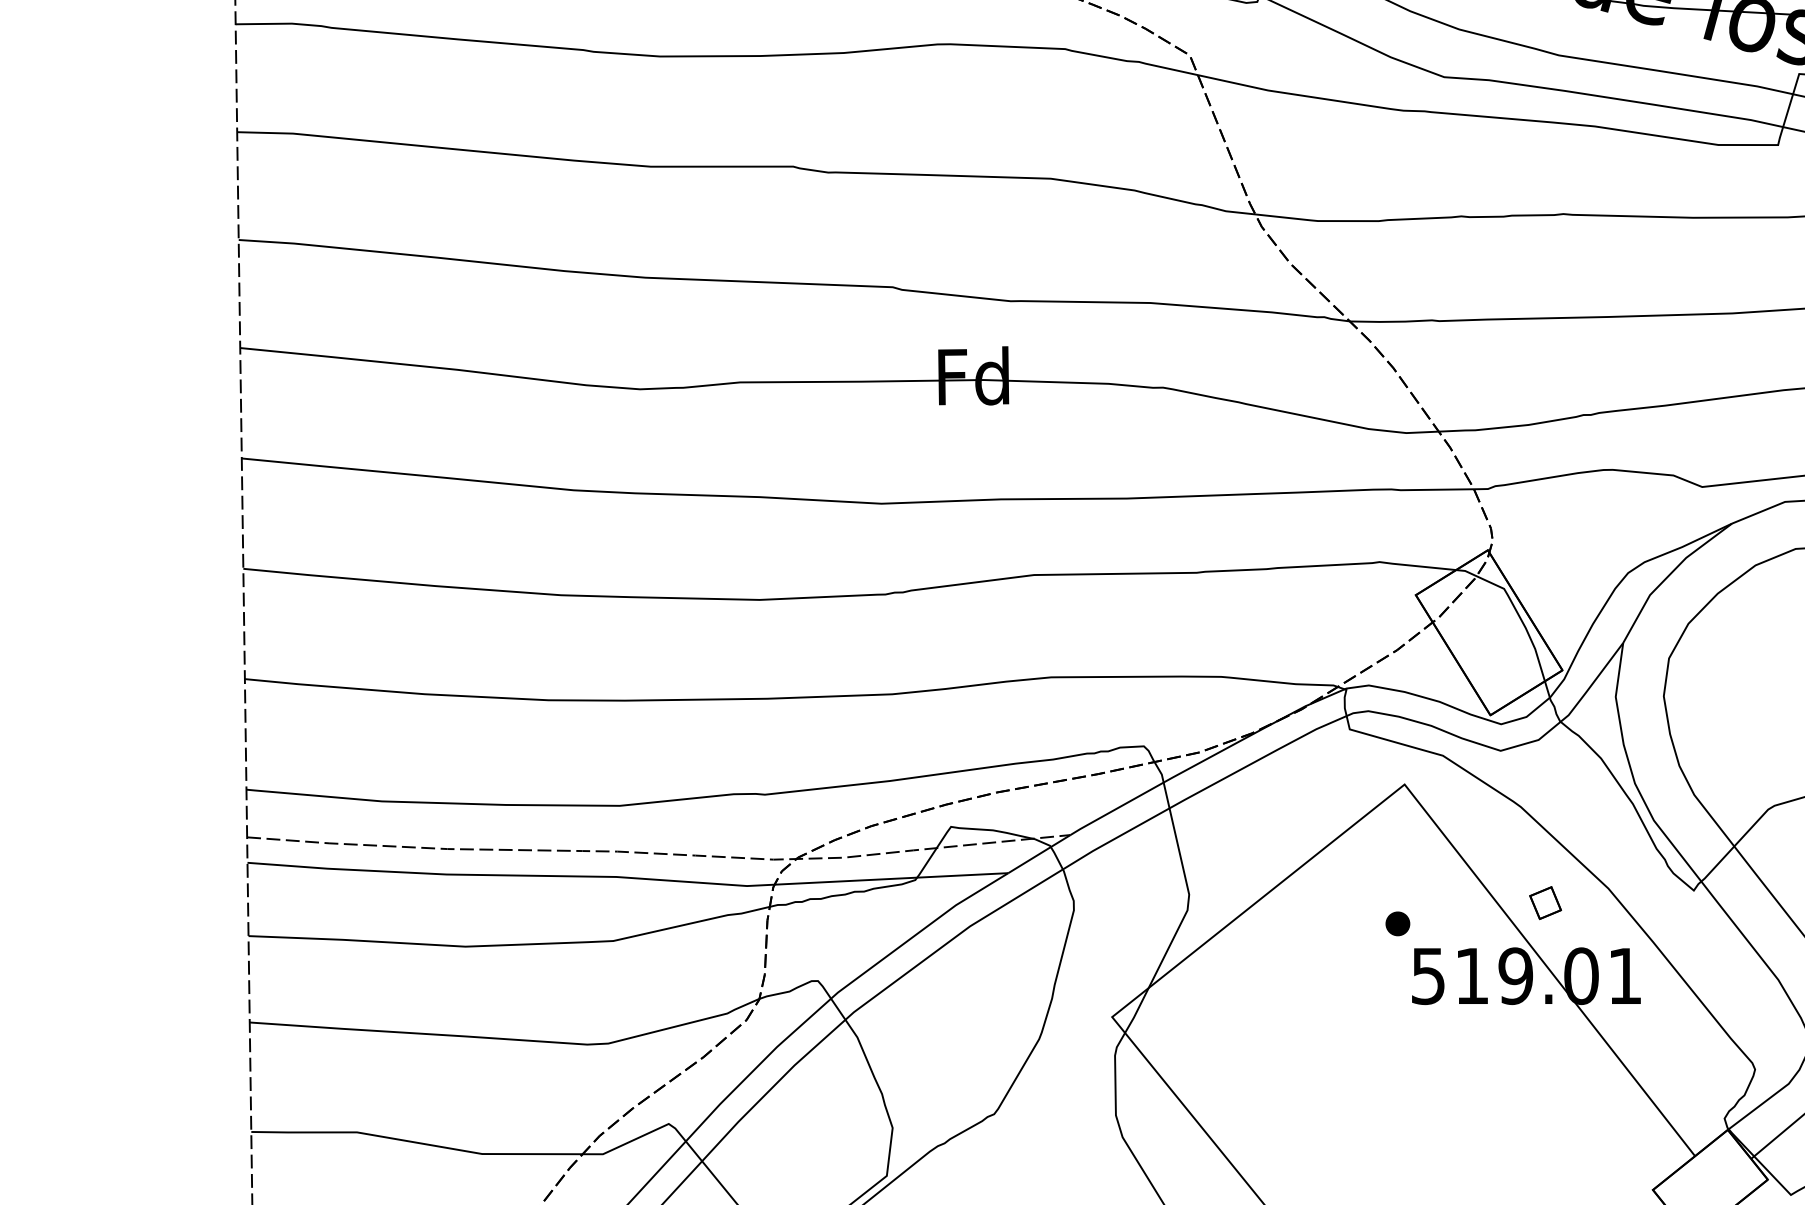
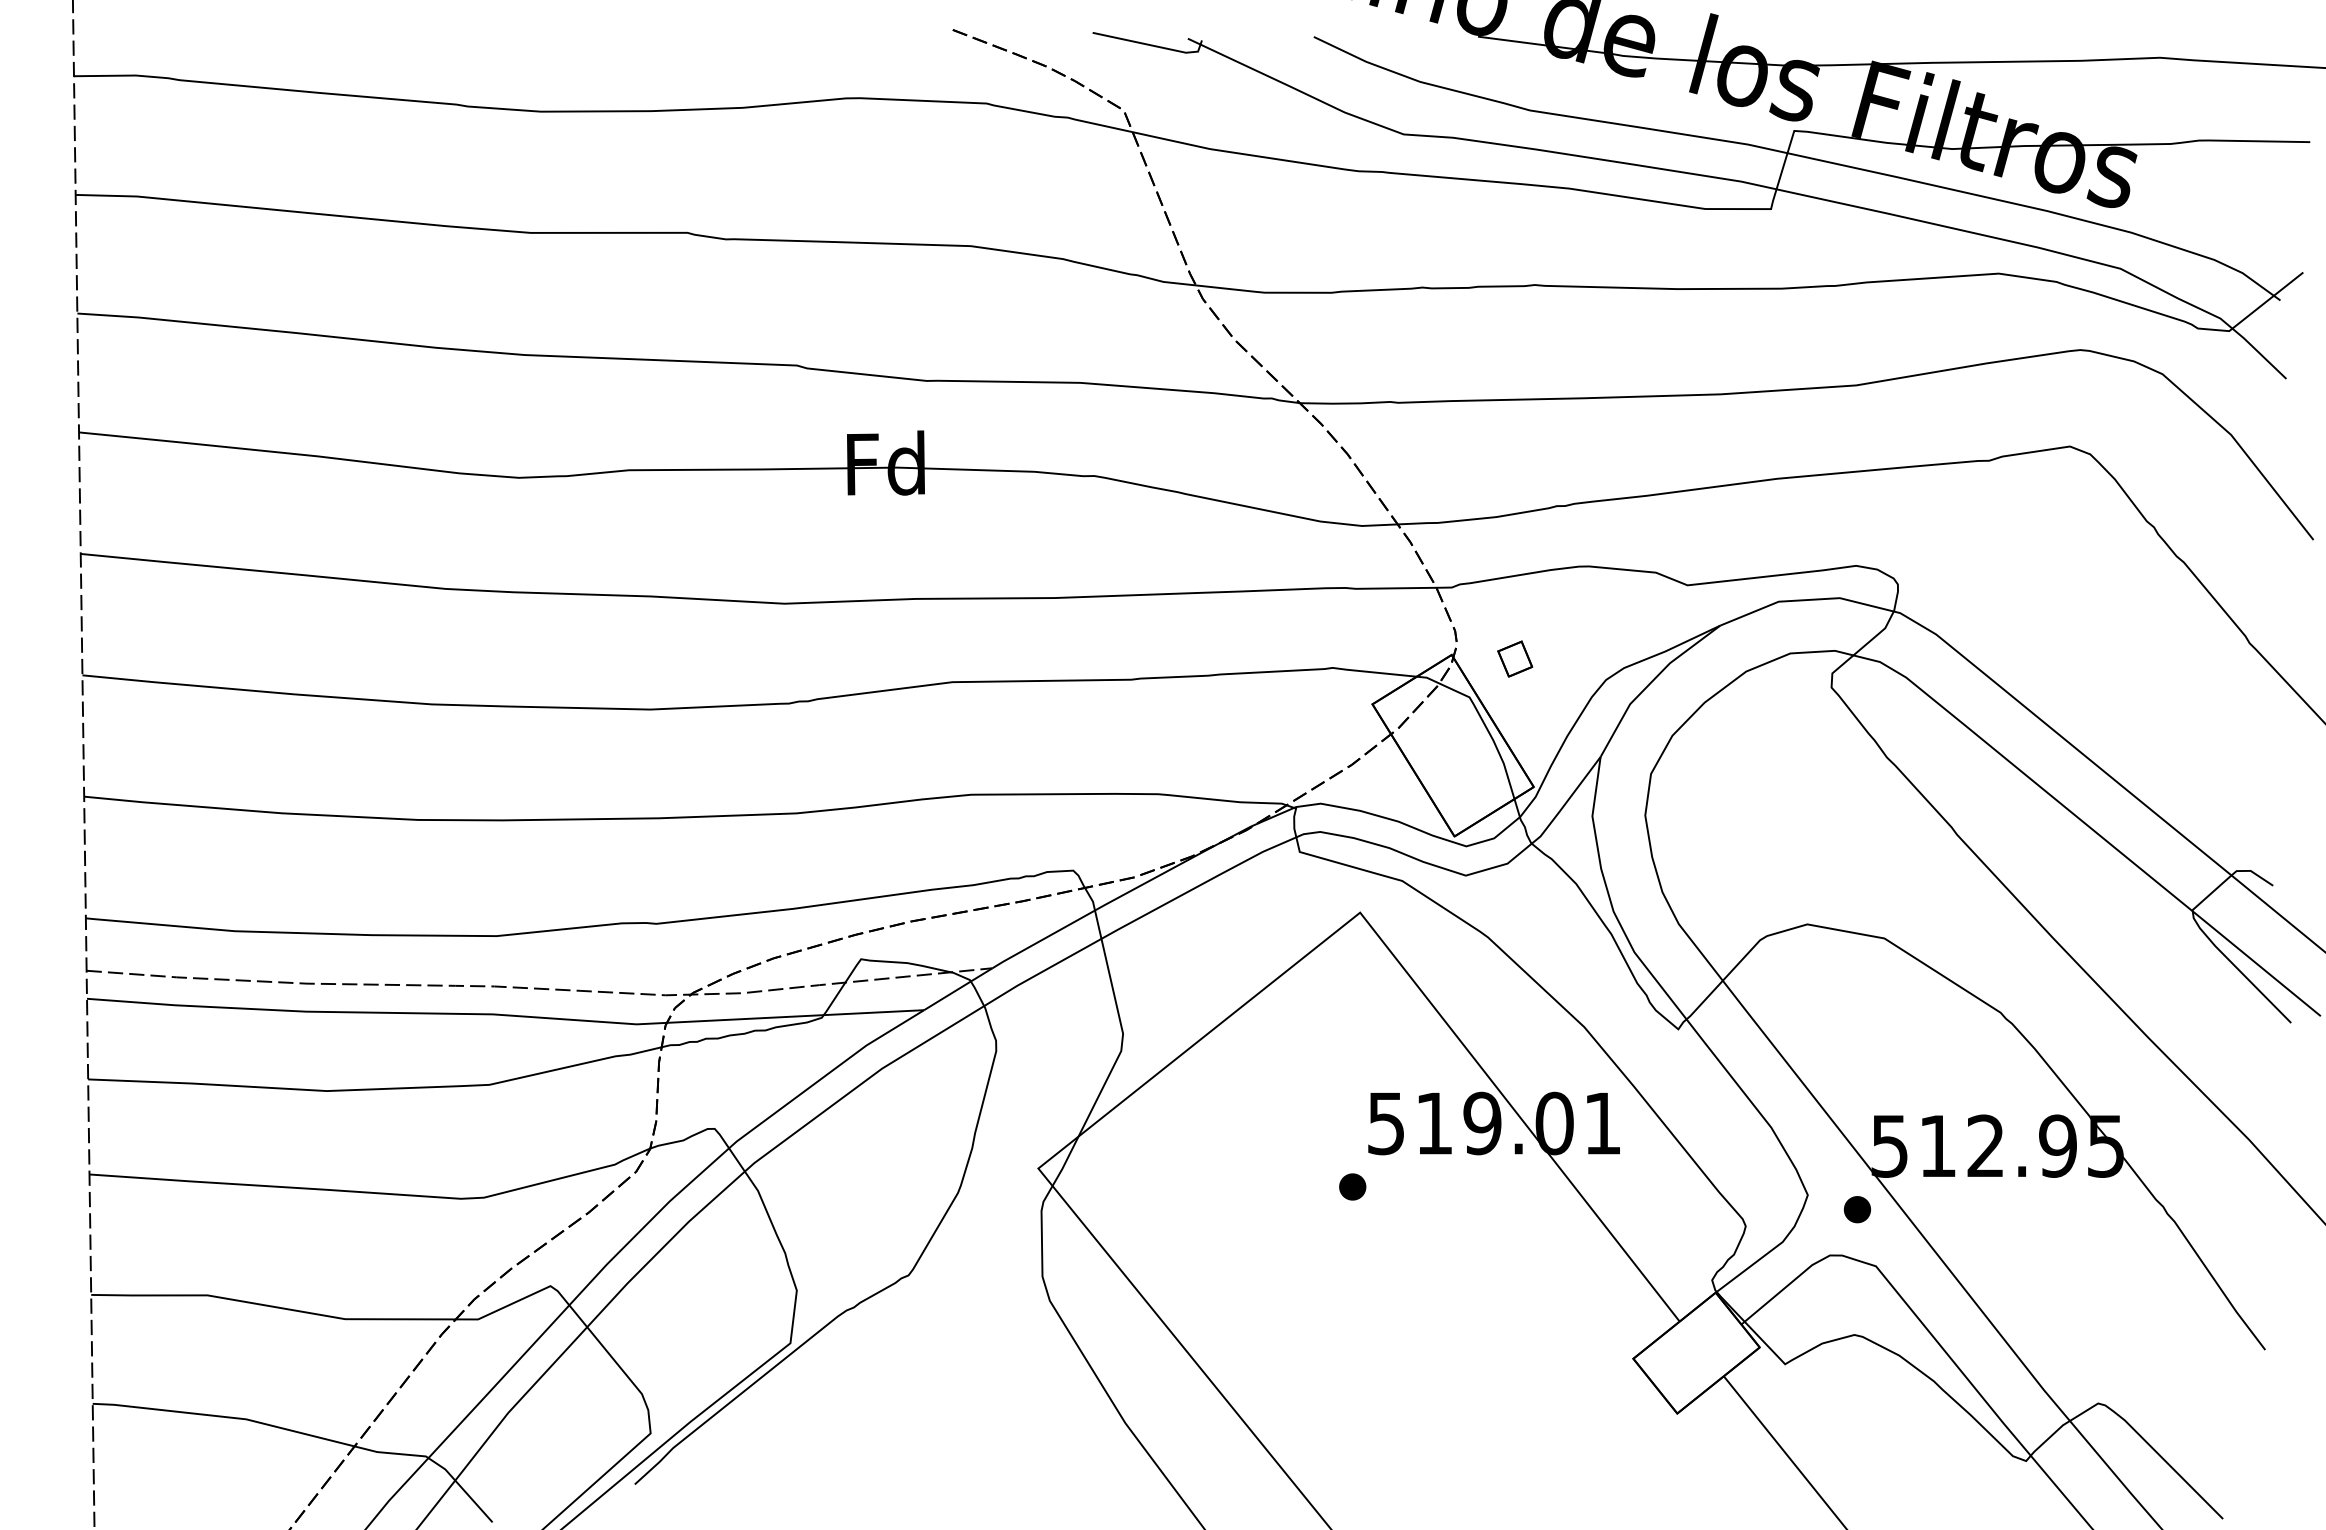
part: (1545, 902) -> (1515, 658), moved
part: (1397, 923) -> (1352, 1186), moved

